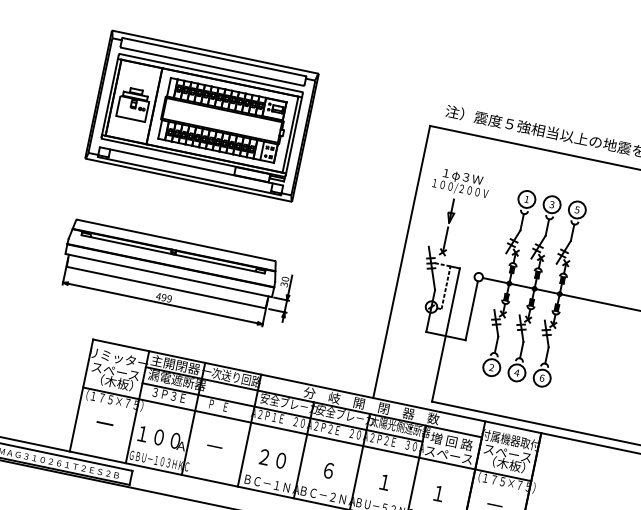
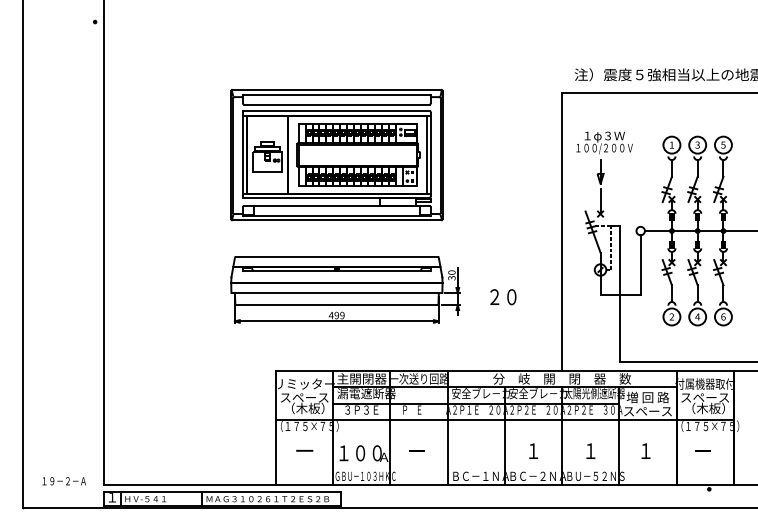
part: (201, 115) -> (336, 154), moved
text: (272, 459) -> (503, 297), moved
text: (328, 471) -> (533, 451), ６ -> １

